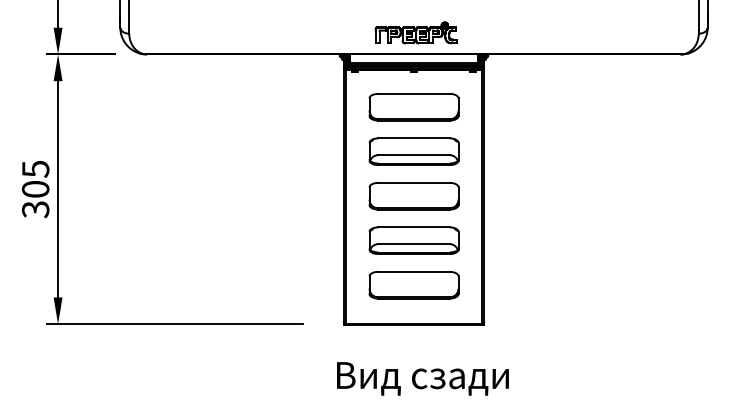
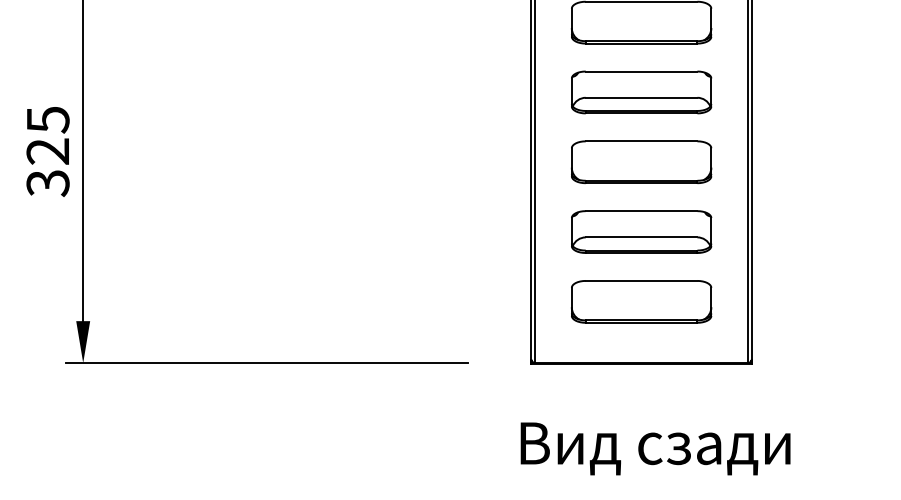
text: (35, 189) -> (47, 151), 305 -> 325

